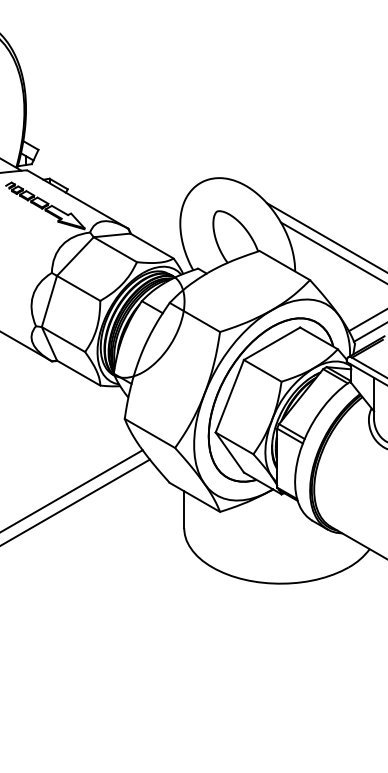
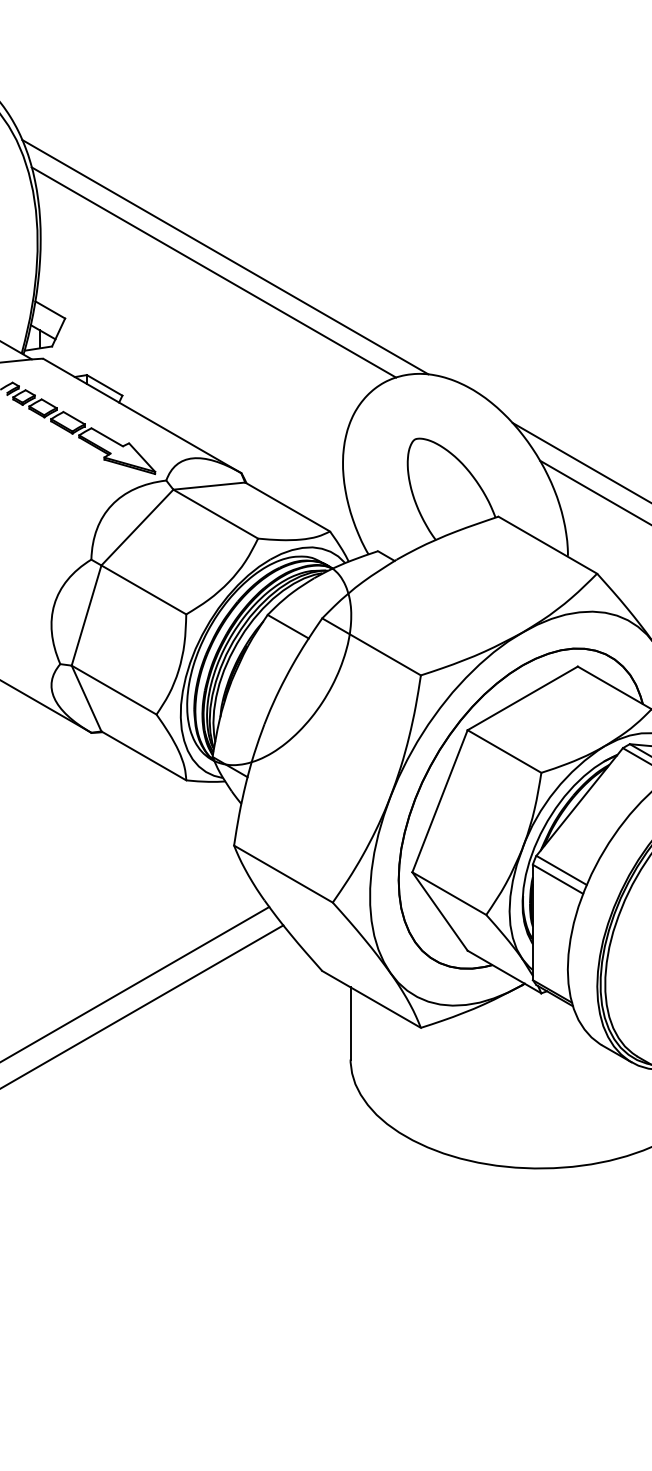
line: (119, 118) -> (223, 257), added
line: (114, 126) -> (214, 272), added

